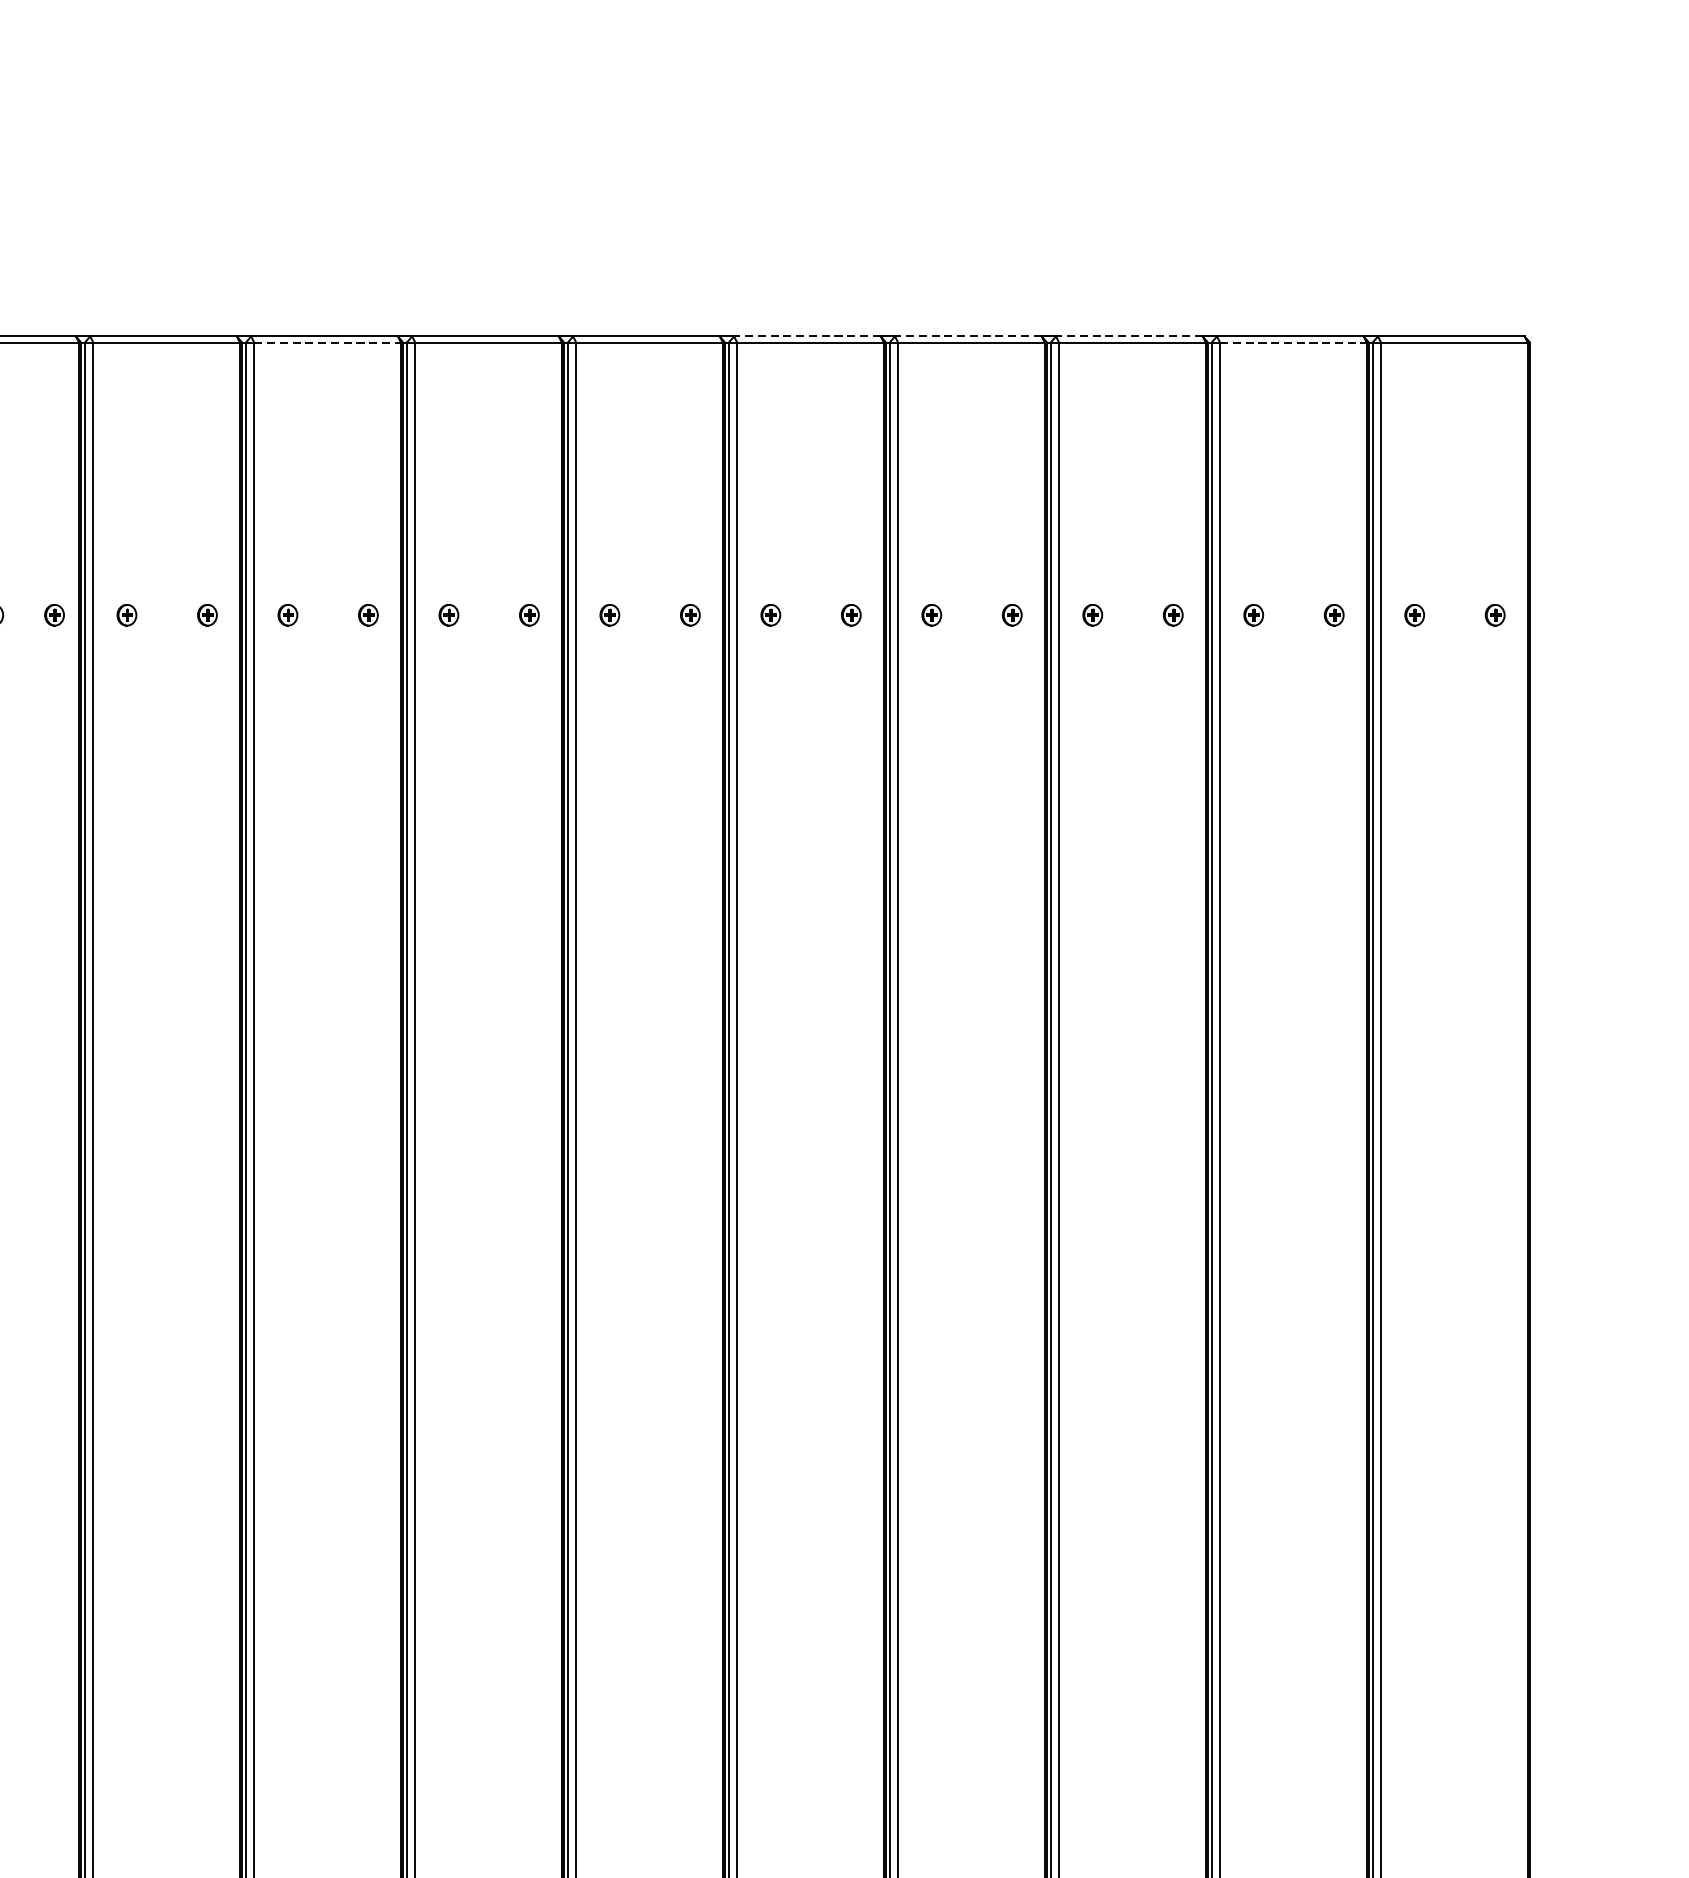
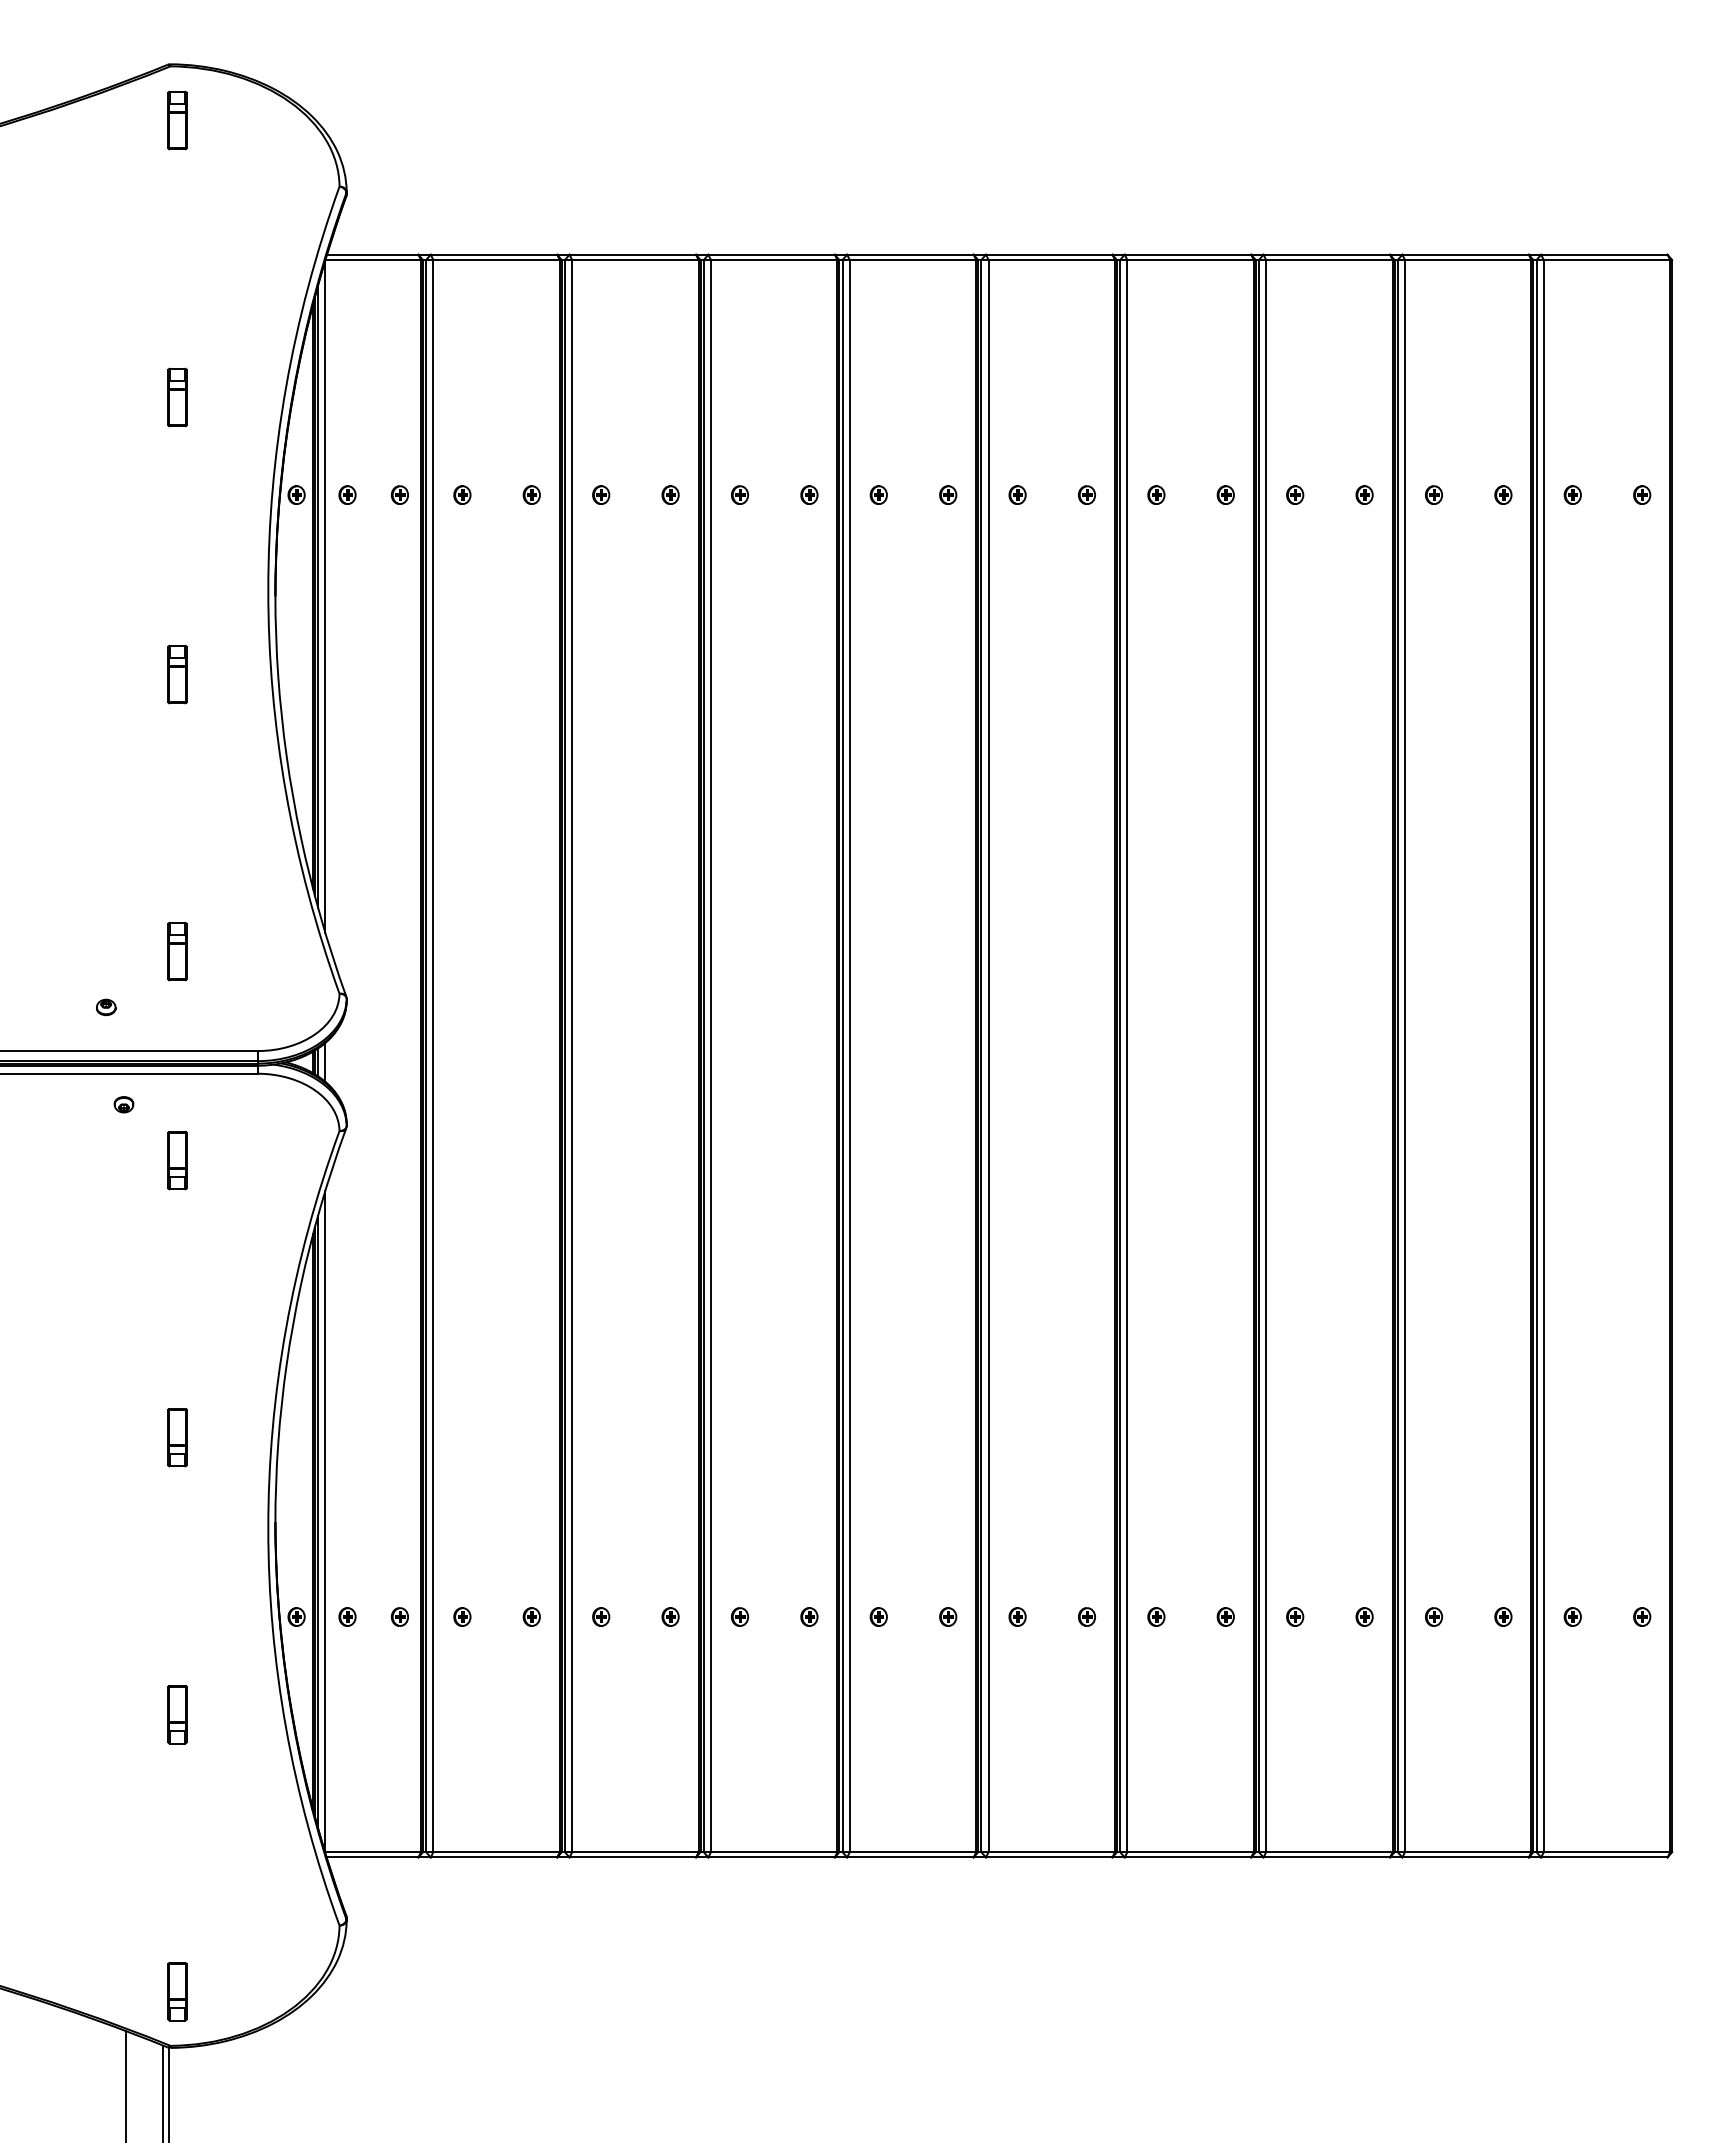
line: (806, 336) -> (1048, 254), dashed -> solid
line: (967, 336) -> (1187, 254), dashed -> solid
line: (1129, 336) -> (1326, 254), dashed -> solid
line: (327, 343) -> (635, 260), dashed -> solid
line: (1293, 343) -> (1468, 260), dashed -> solid

